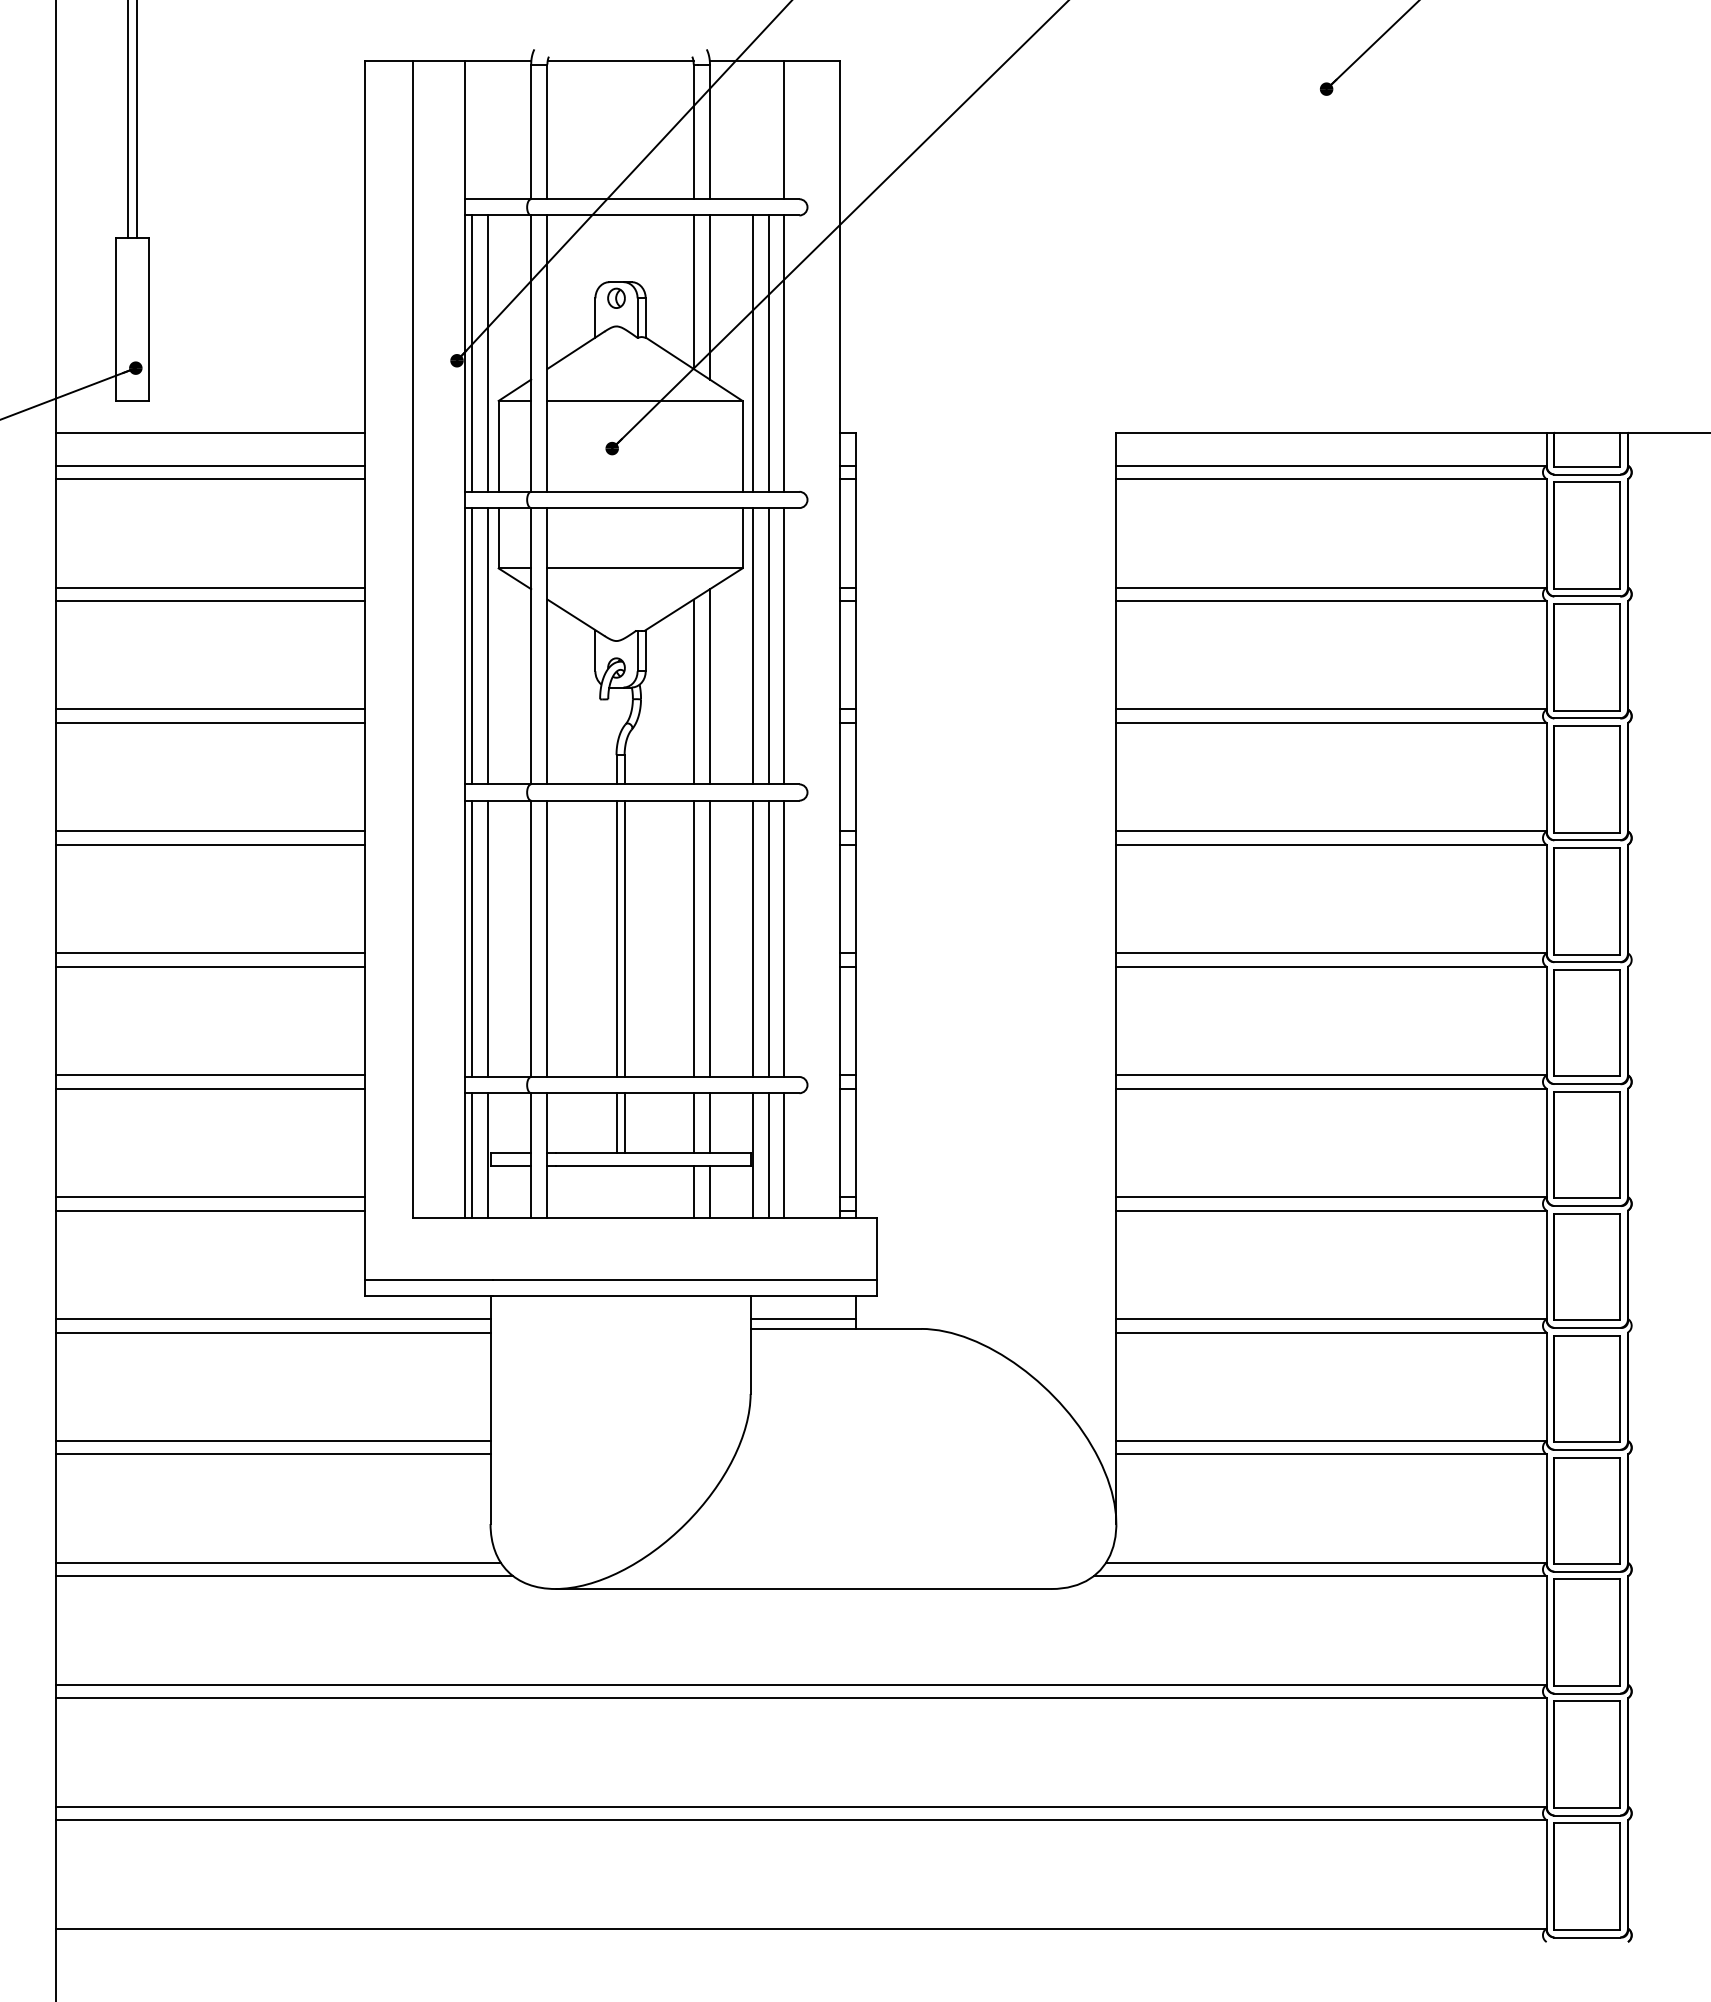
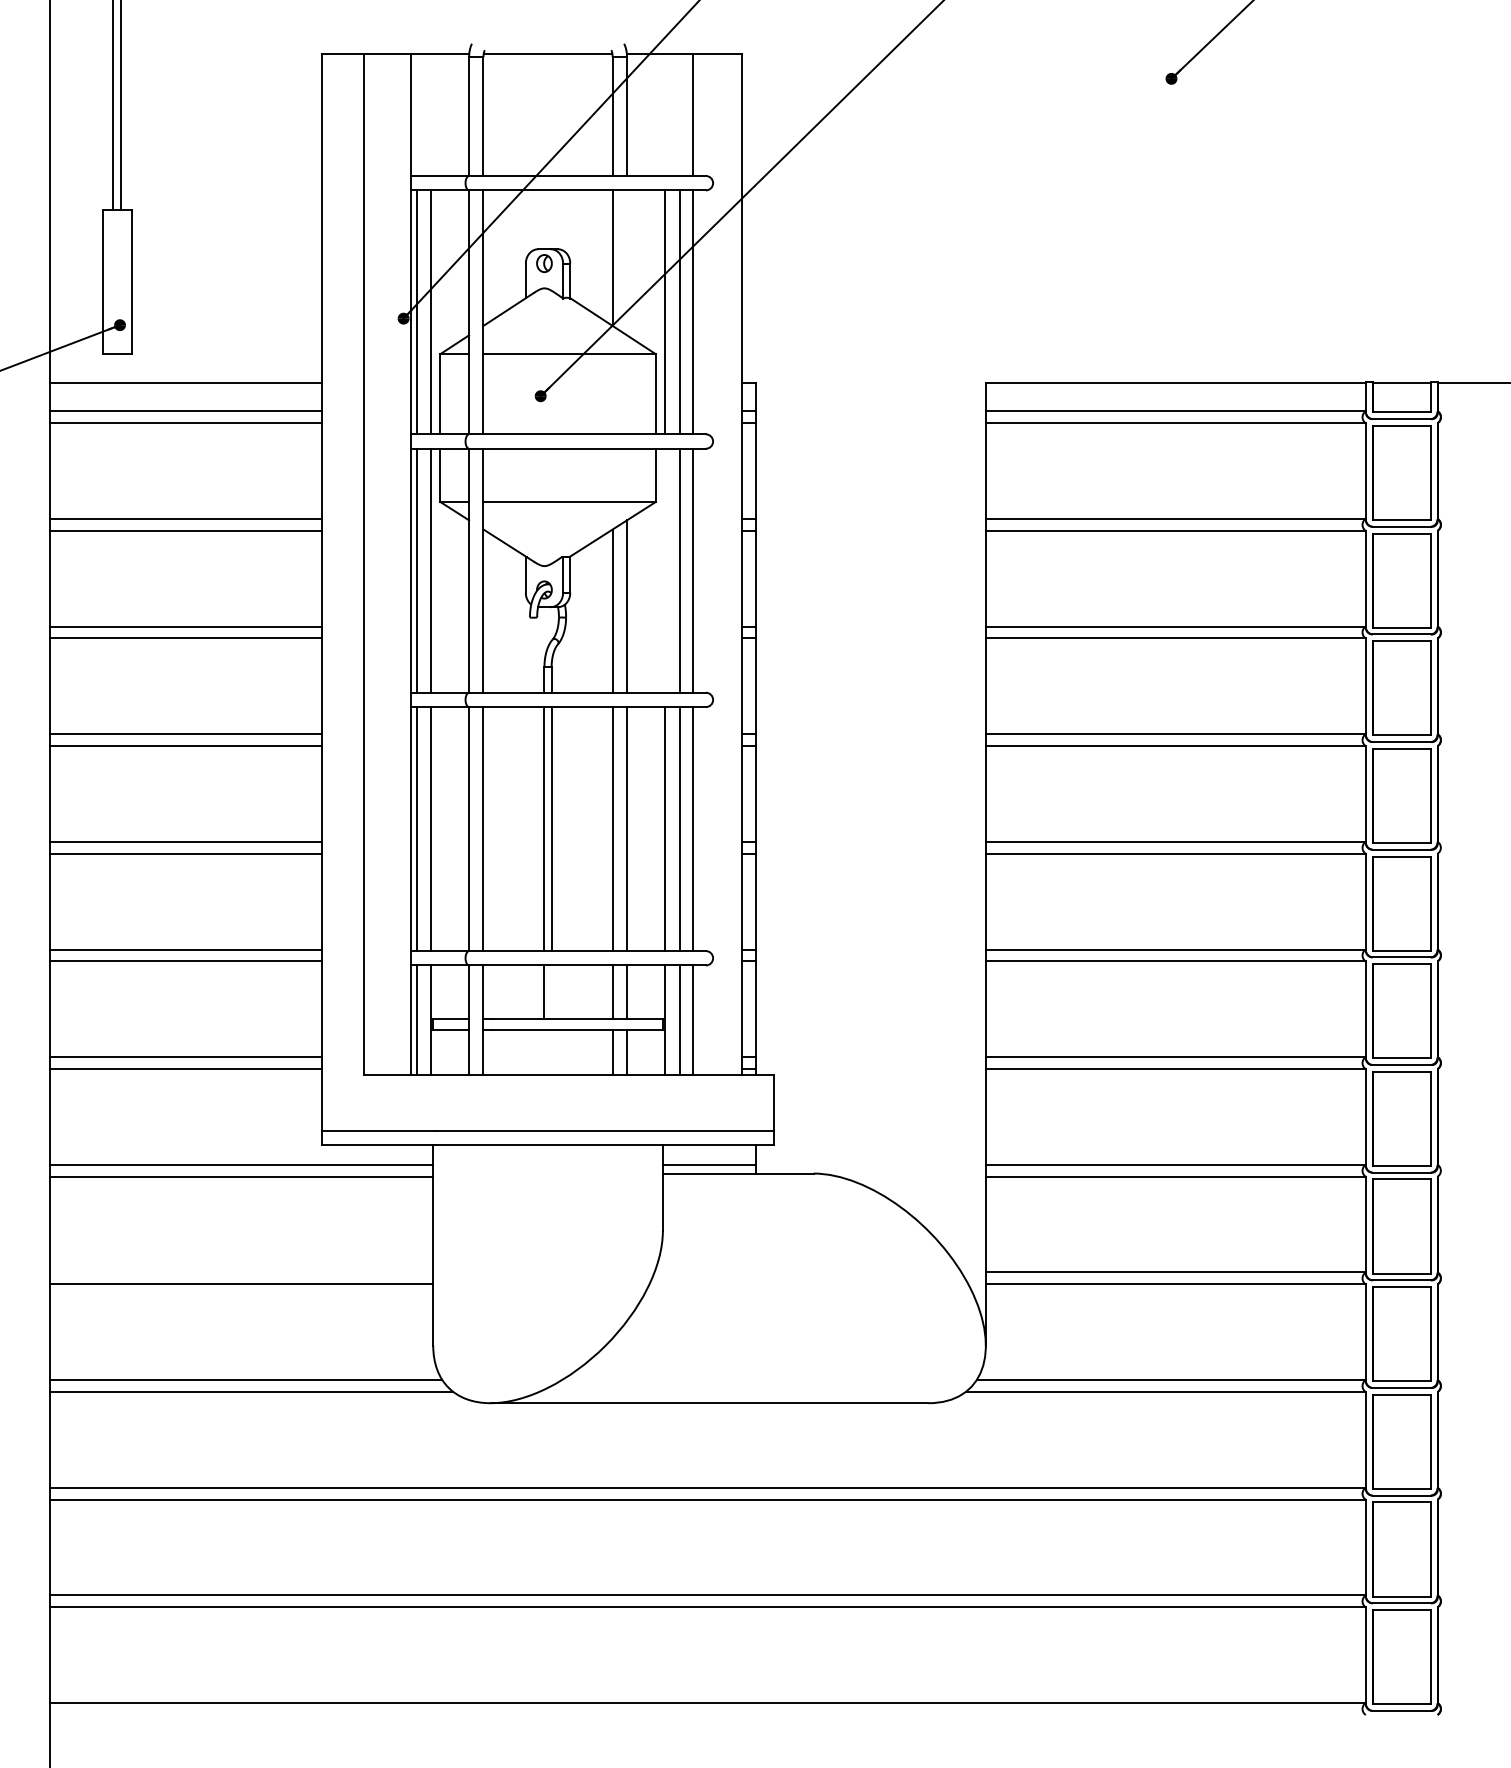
line: (710, 297) -> (627, 262), removed
line: (753, 645) -> (665, 570), removed
line: (624, 1122) -> (551, 991), removed
line: (273, 1440) -> (241, 1272), removed

